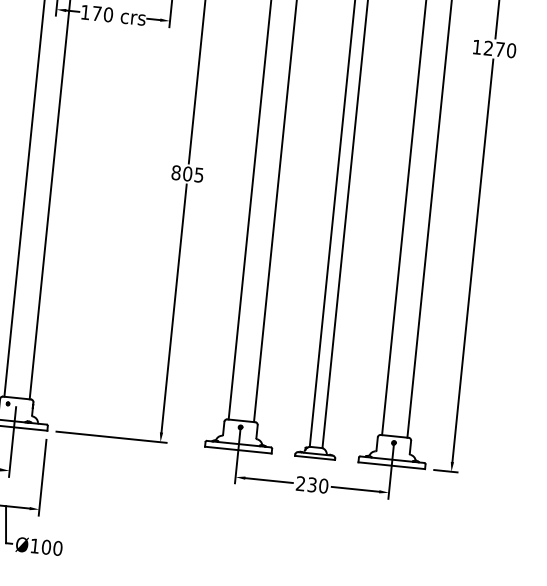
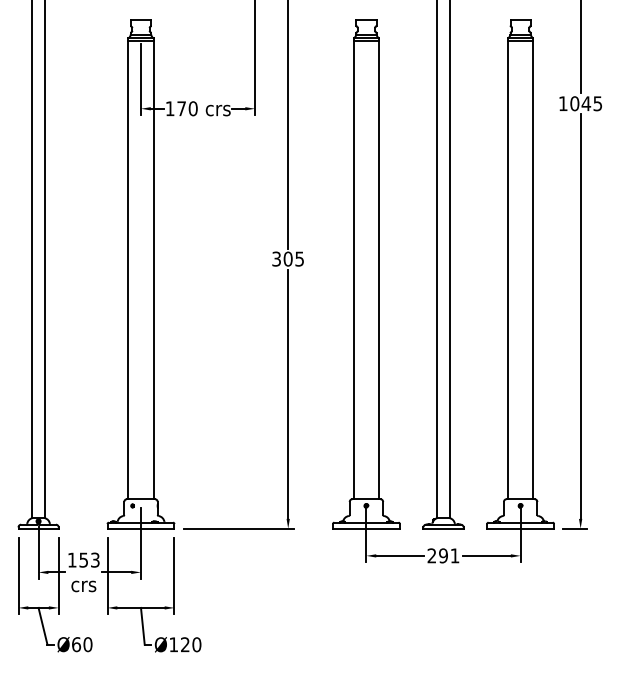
text: (500, 49) -> (586, 103), 1270 -> 1045
text: (176, 172) -> (276, 258), 805 -> 305
text: (318, 485) -> (449, 555), 230 -> 291
text: (45, 546) -> (184, 644), Ø100 -> Ø120

